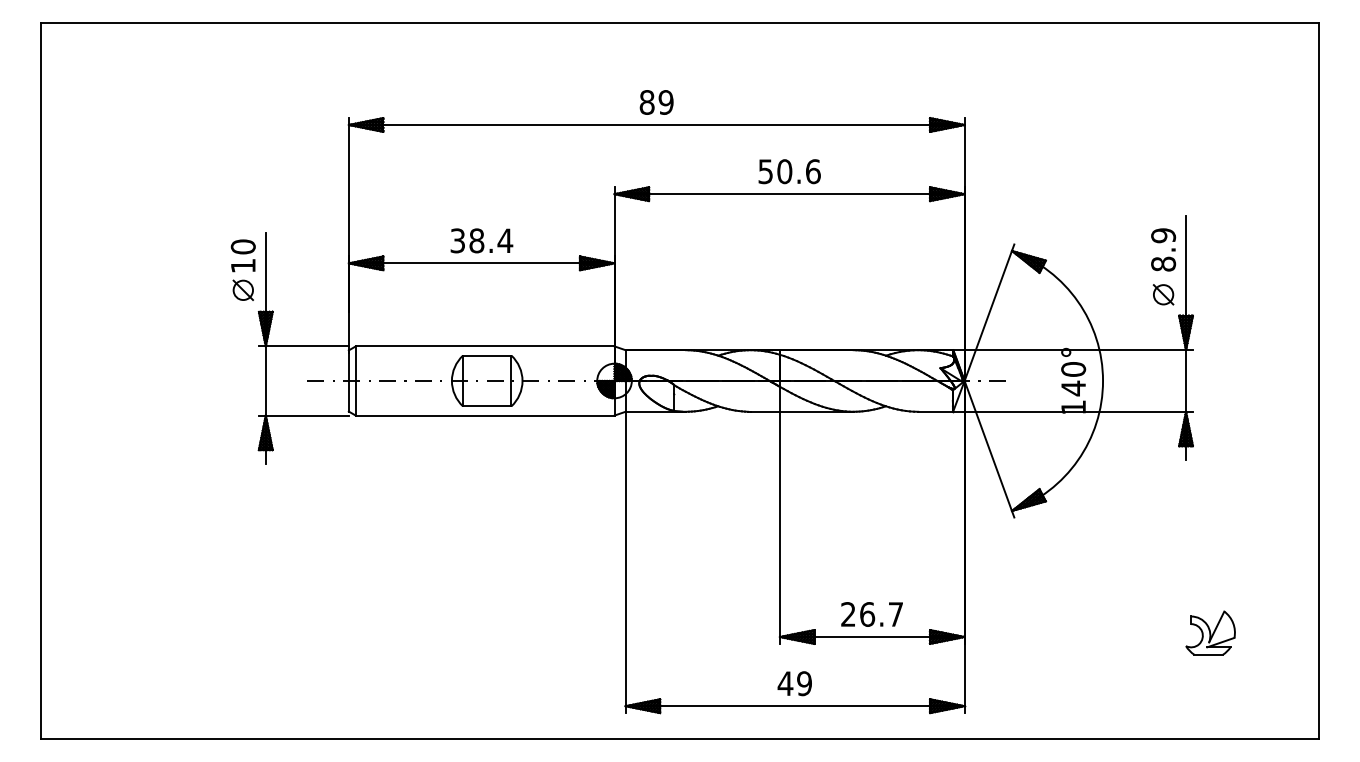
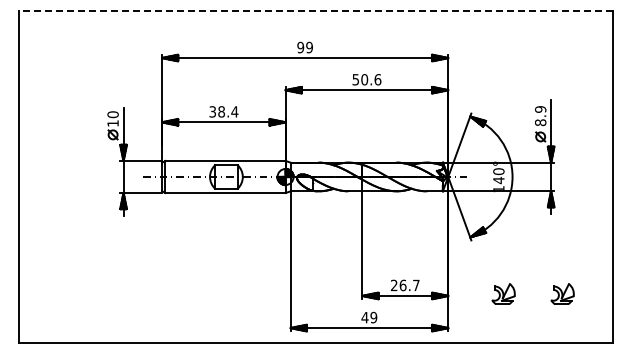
line: (678, 22) -> (315, 10), solid -> dashed
text: (646, 102) -> (300, 47), 89 -> 99
part: (1083, 631) -> (503, 293), added

